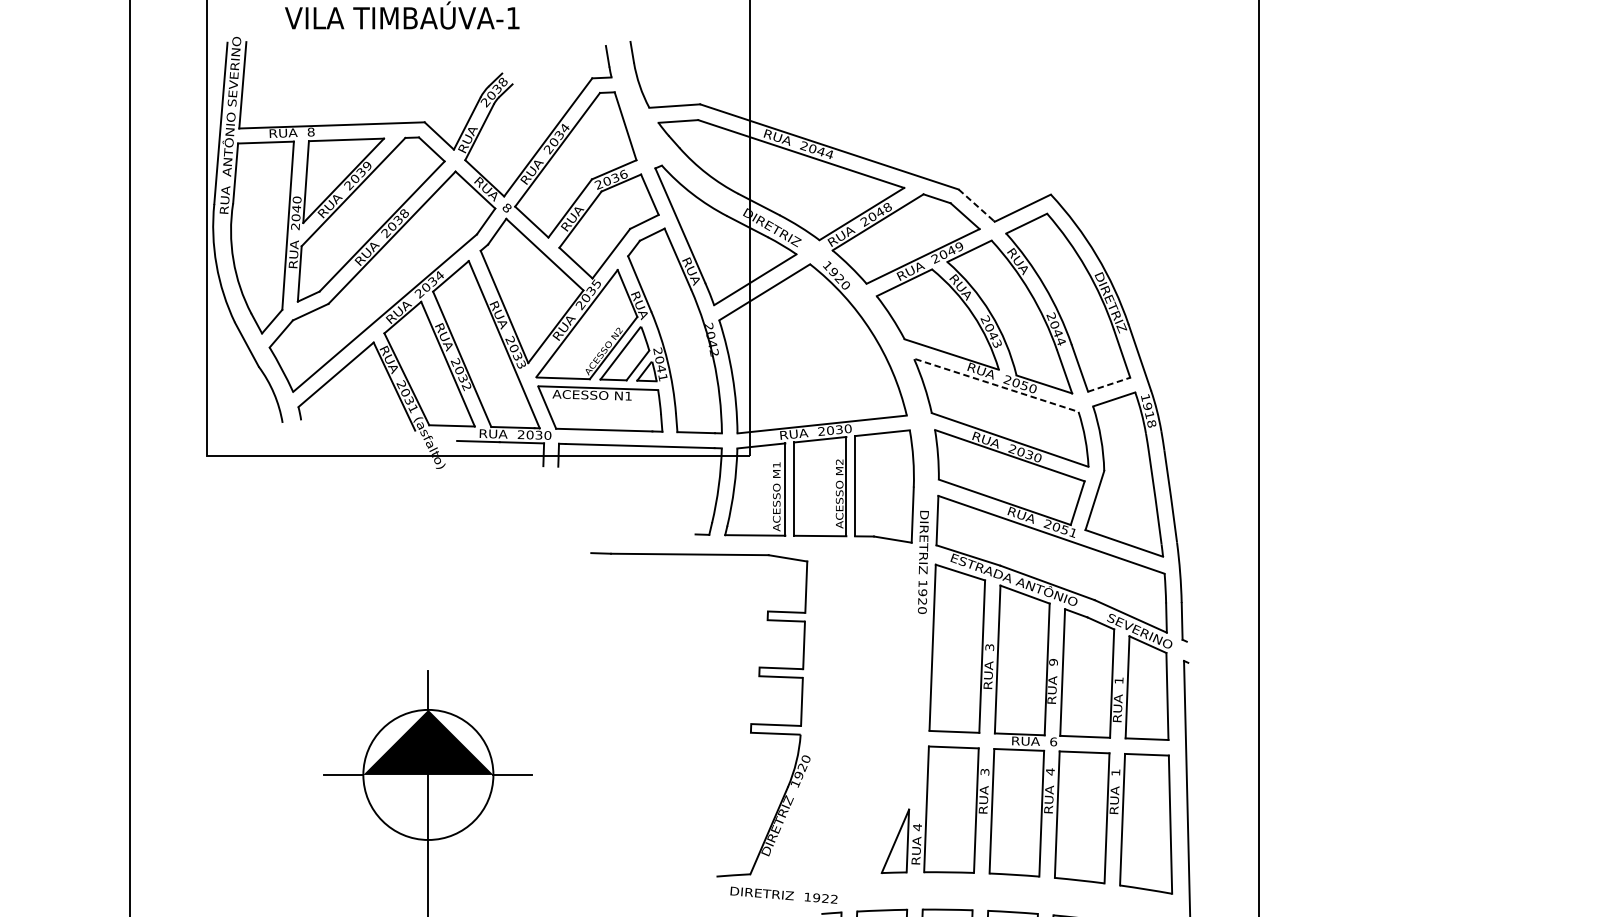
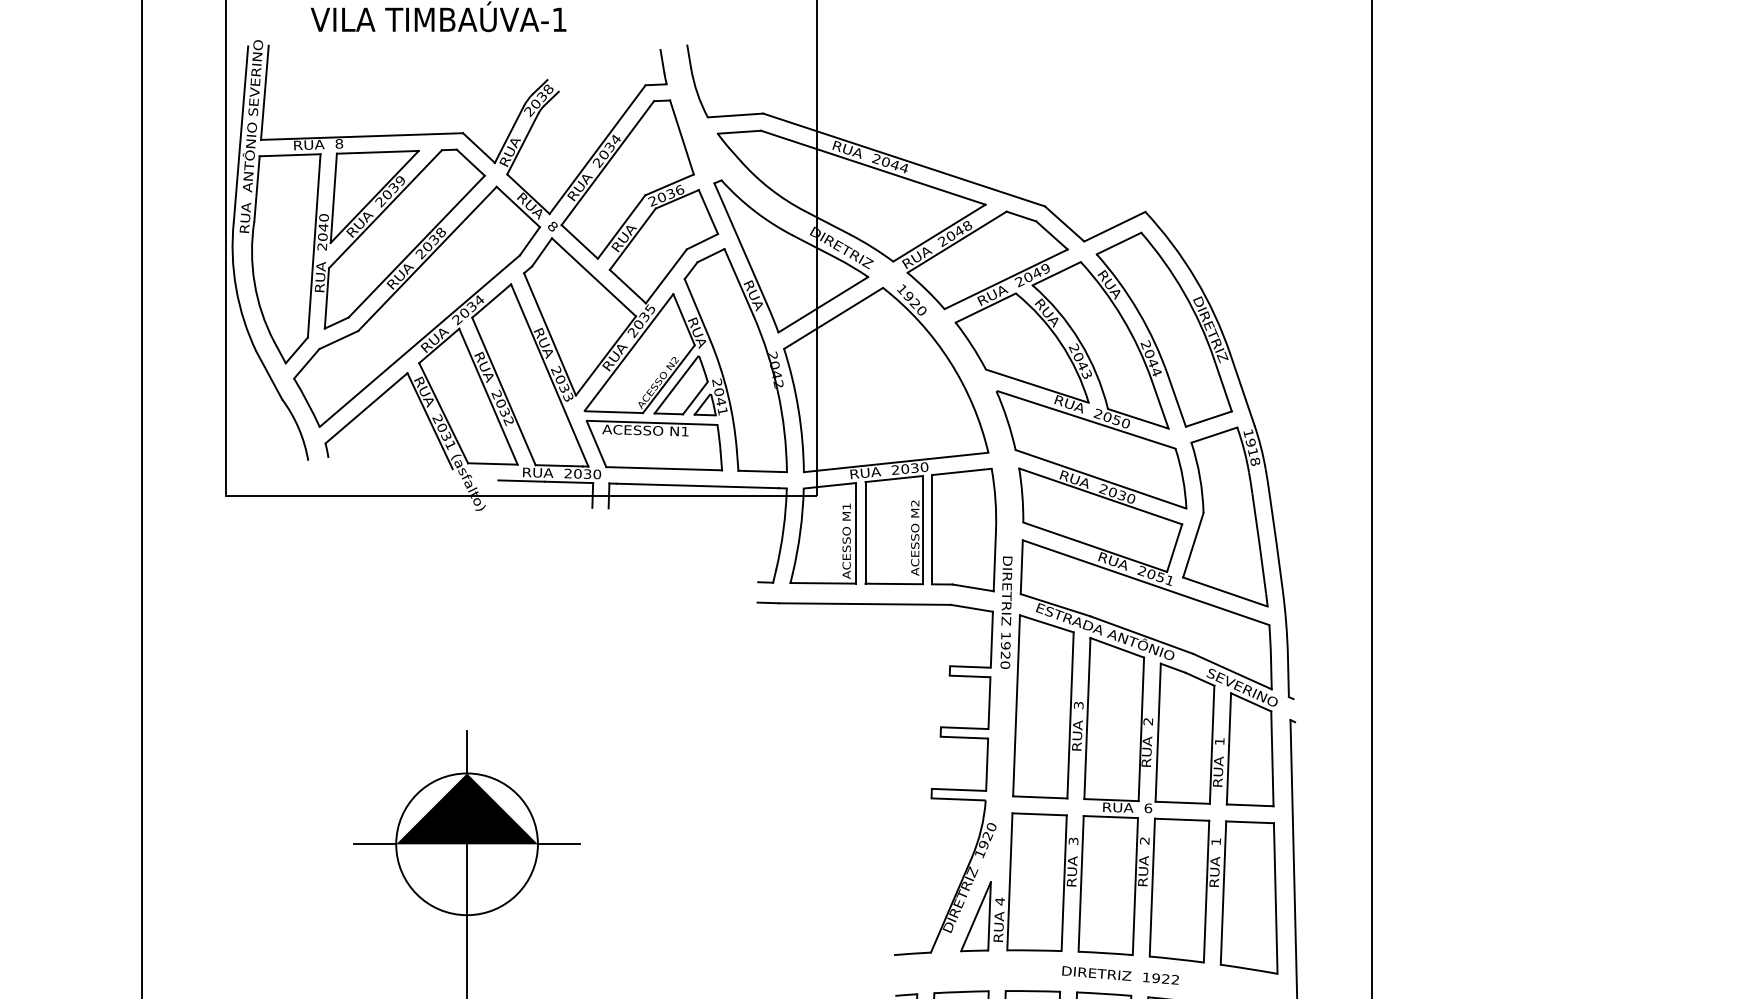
line: (975, 205) -> (1063, 223), dashed -> solid
line: (1109, 384) -> (1209, 418), dashed -> solid
line: (997, 386) -> (1087, 420), dashed -> solid
text: (1053, 662) -> (1148, 721), 9 -> 2
part: (749, 725) -> (930, 790), moved
text: (1050, 772) -> (1144, 841), 4 -> 2
text: (783, 895) -> (1120, 975), moved

